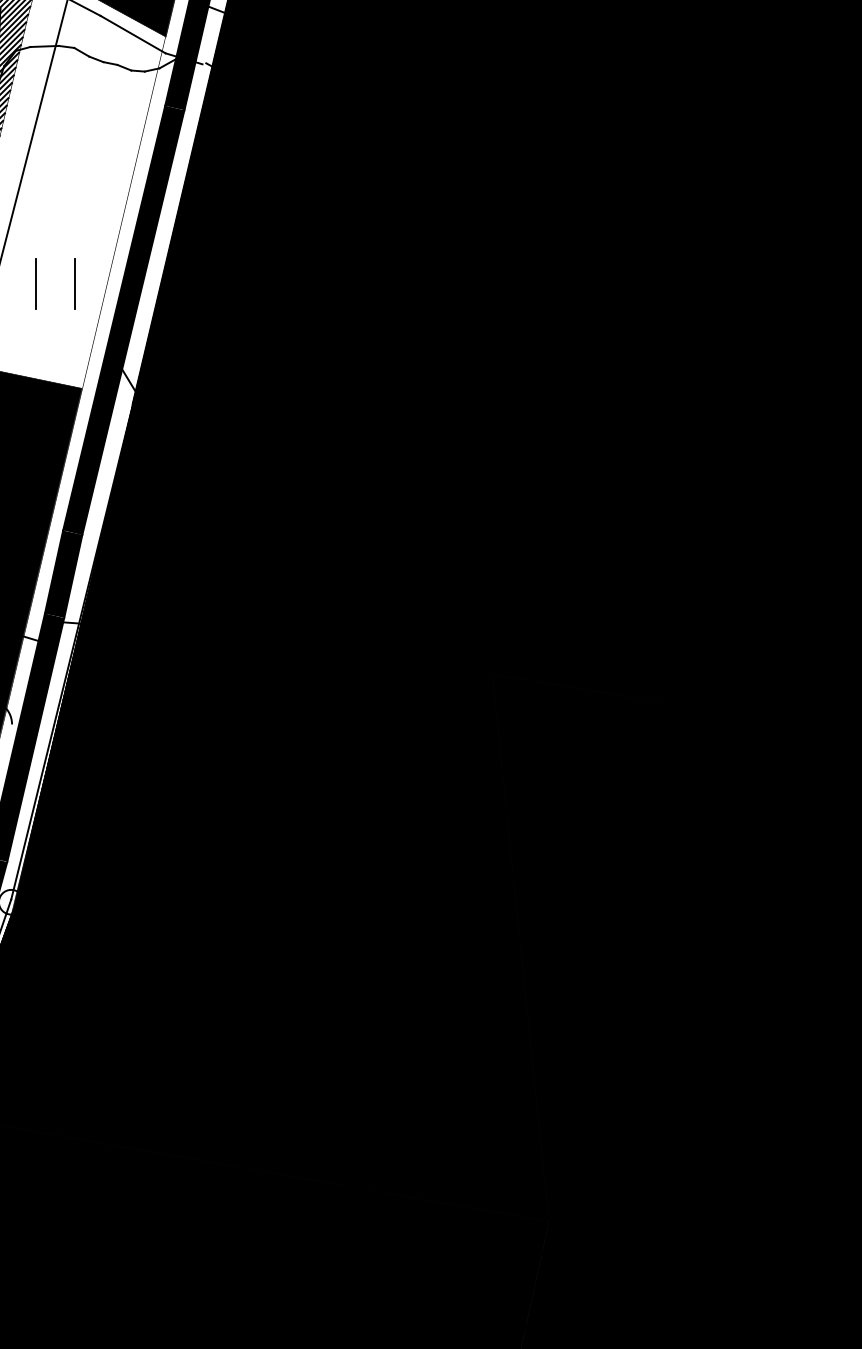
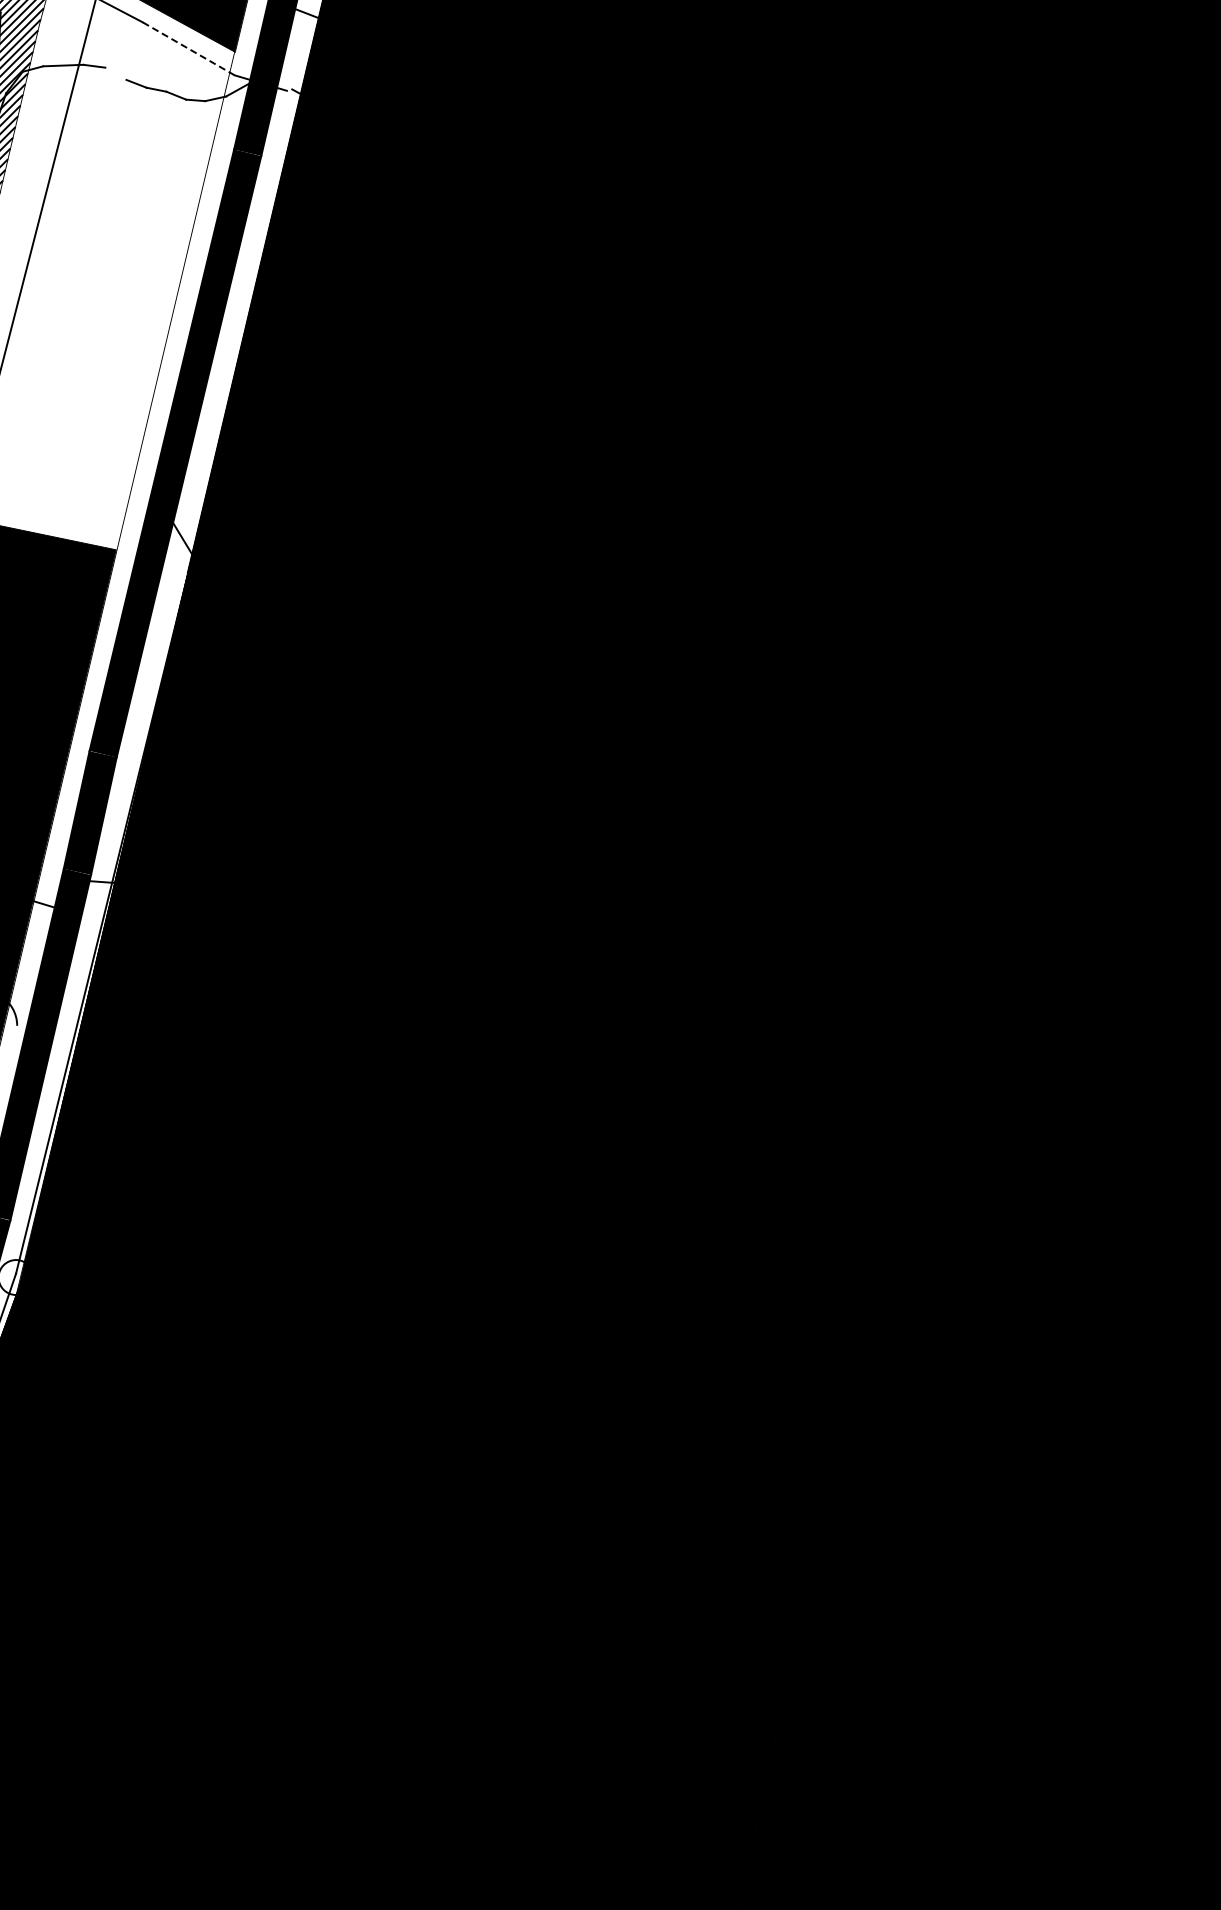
line: (133, 34) -> (188, 48), solid -> dashed
line: (81, 52) -> (115, 73), removed
line: (35, 283) -> (50, 401), removed
line: (75, 283) -> (106, 401), removed

